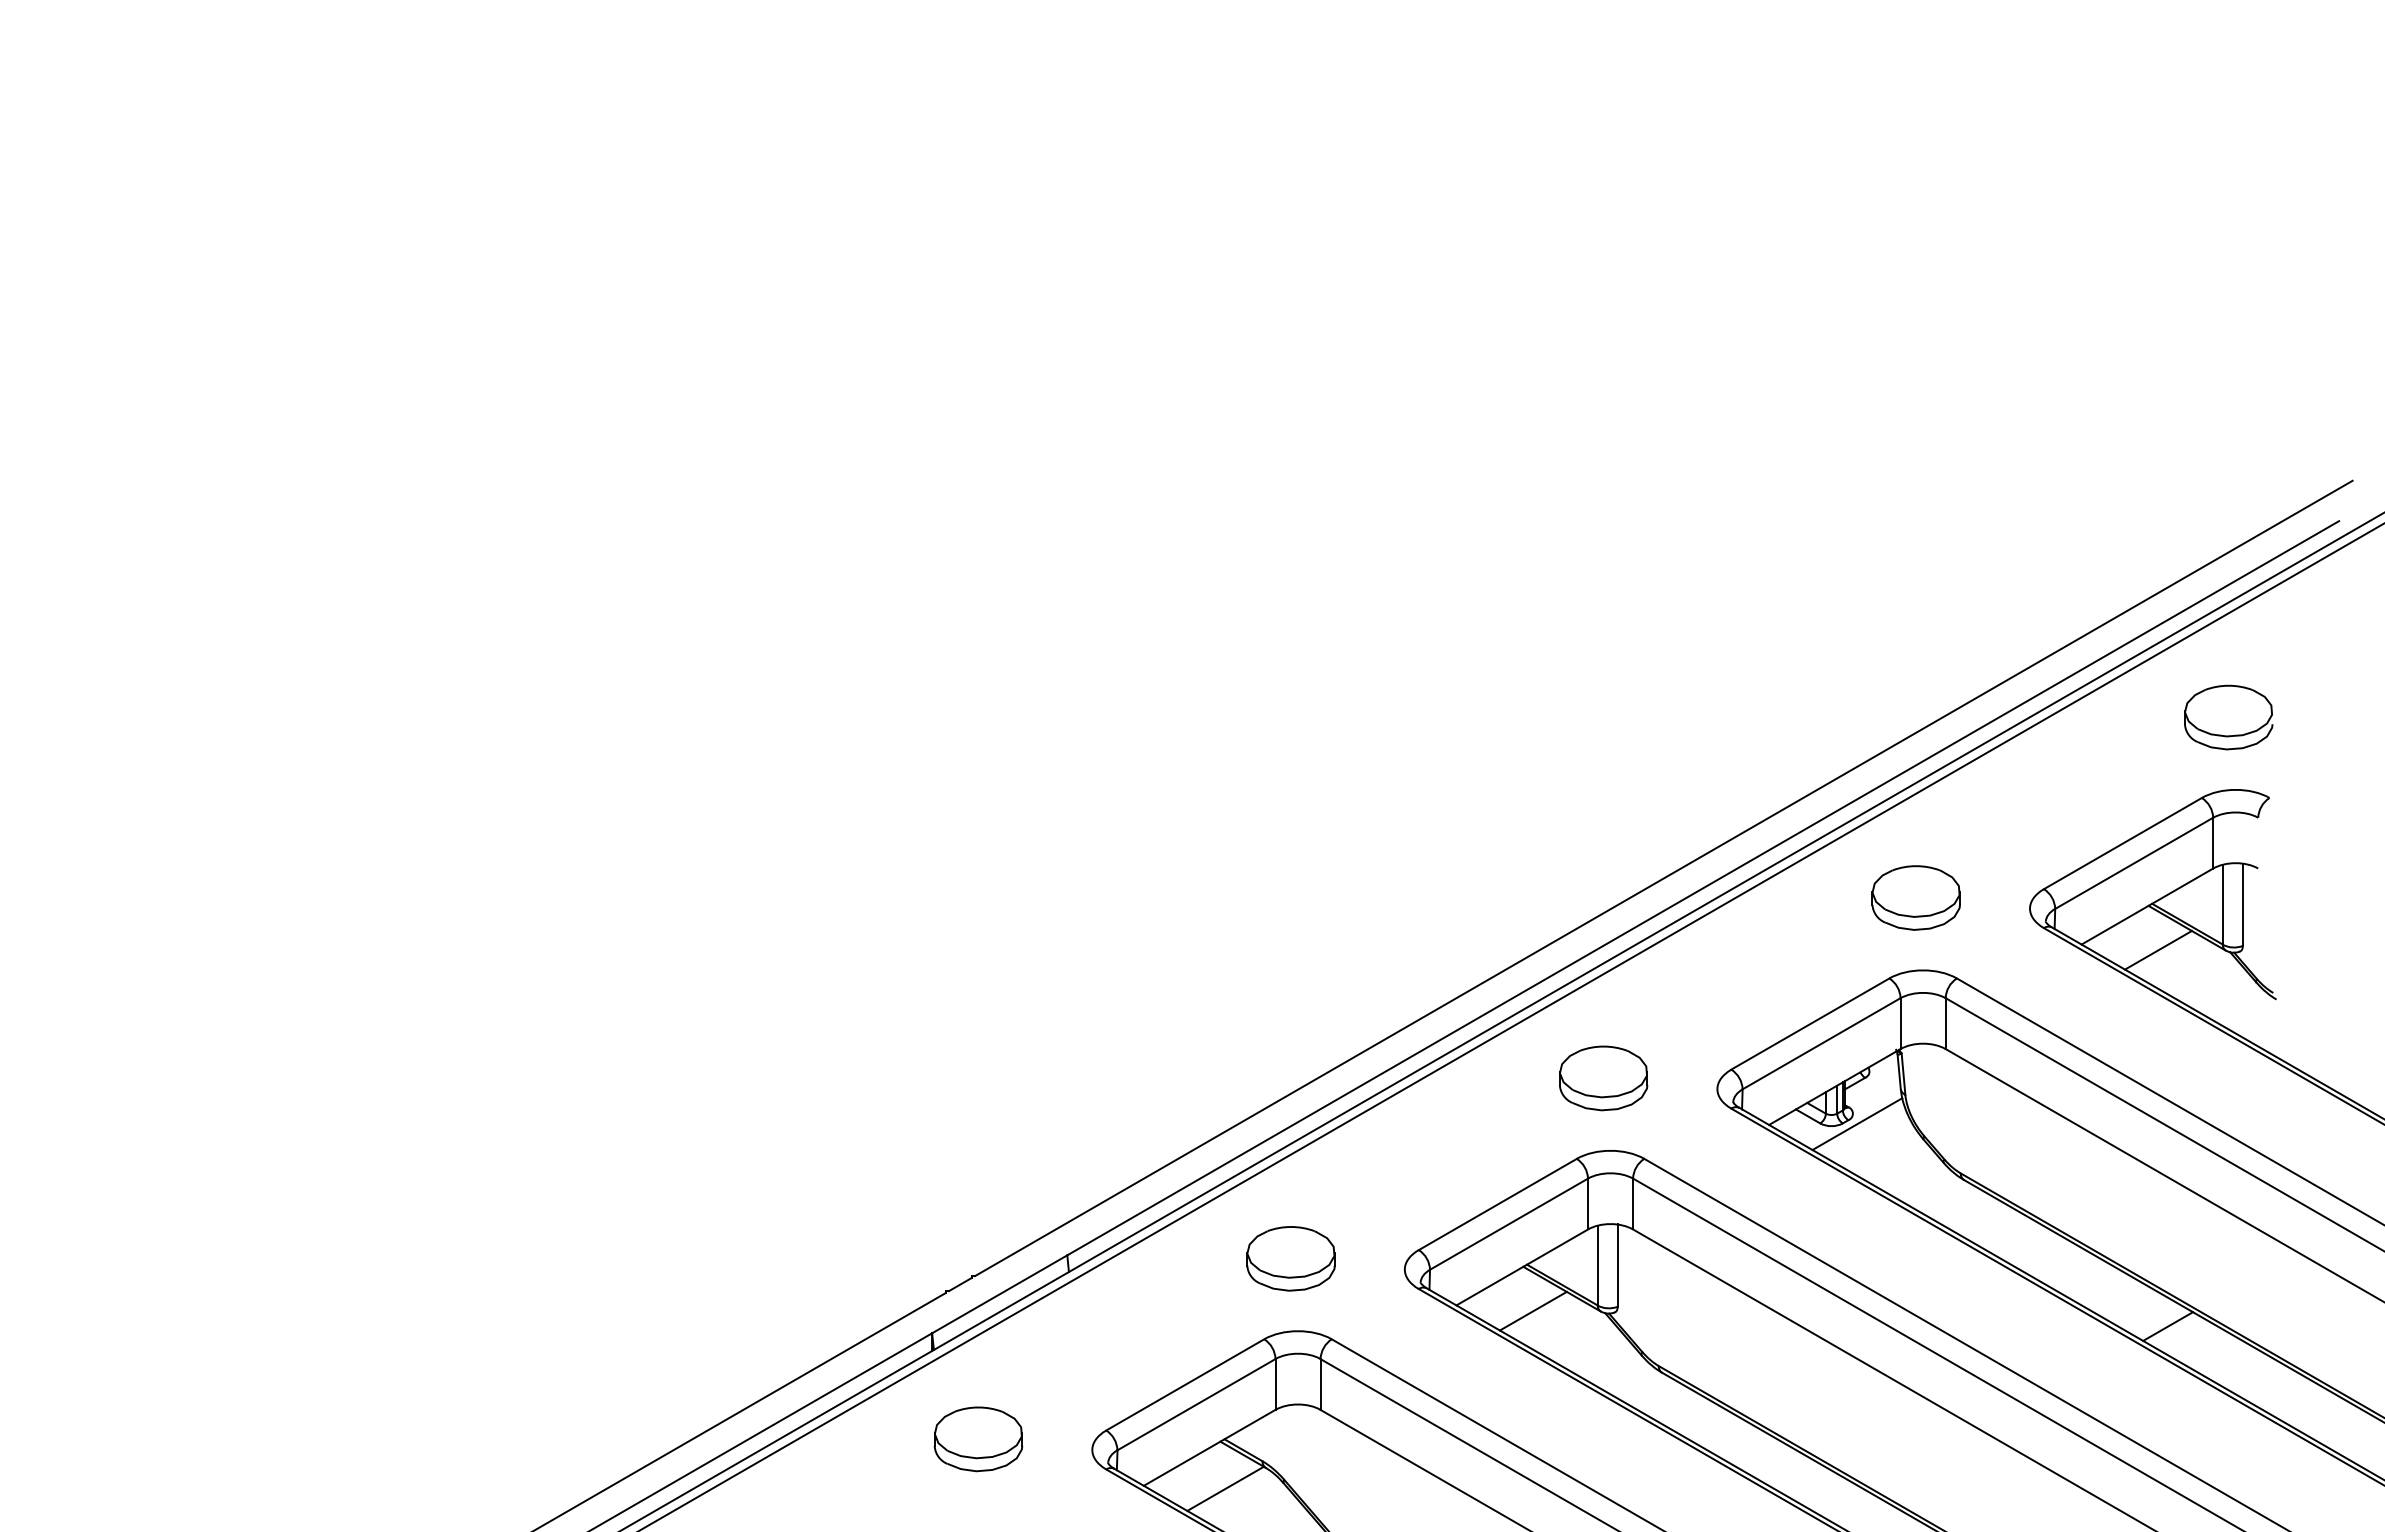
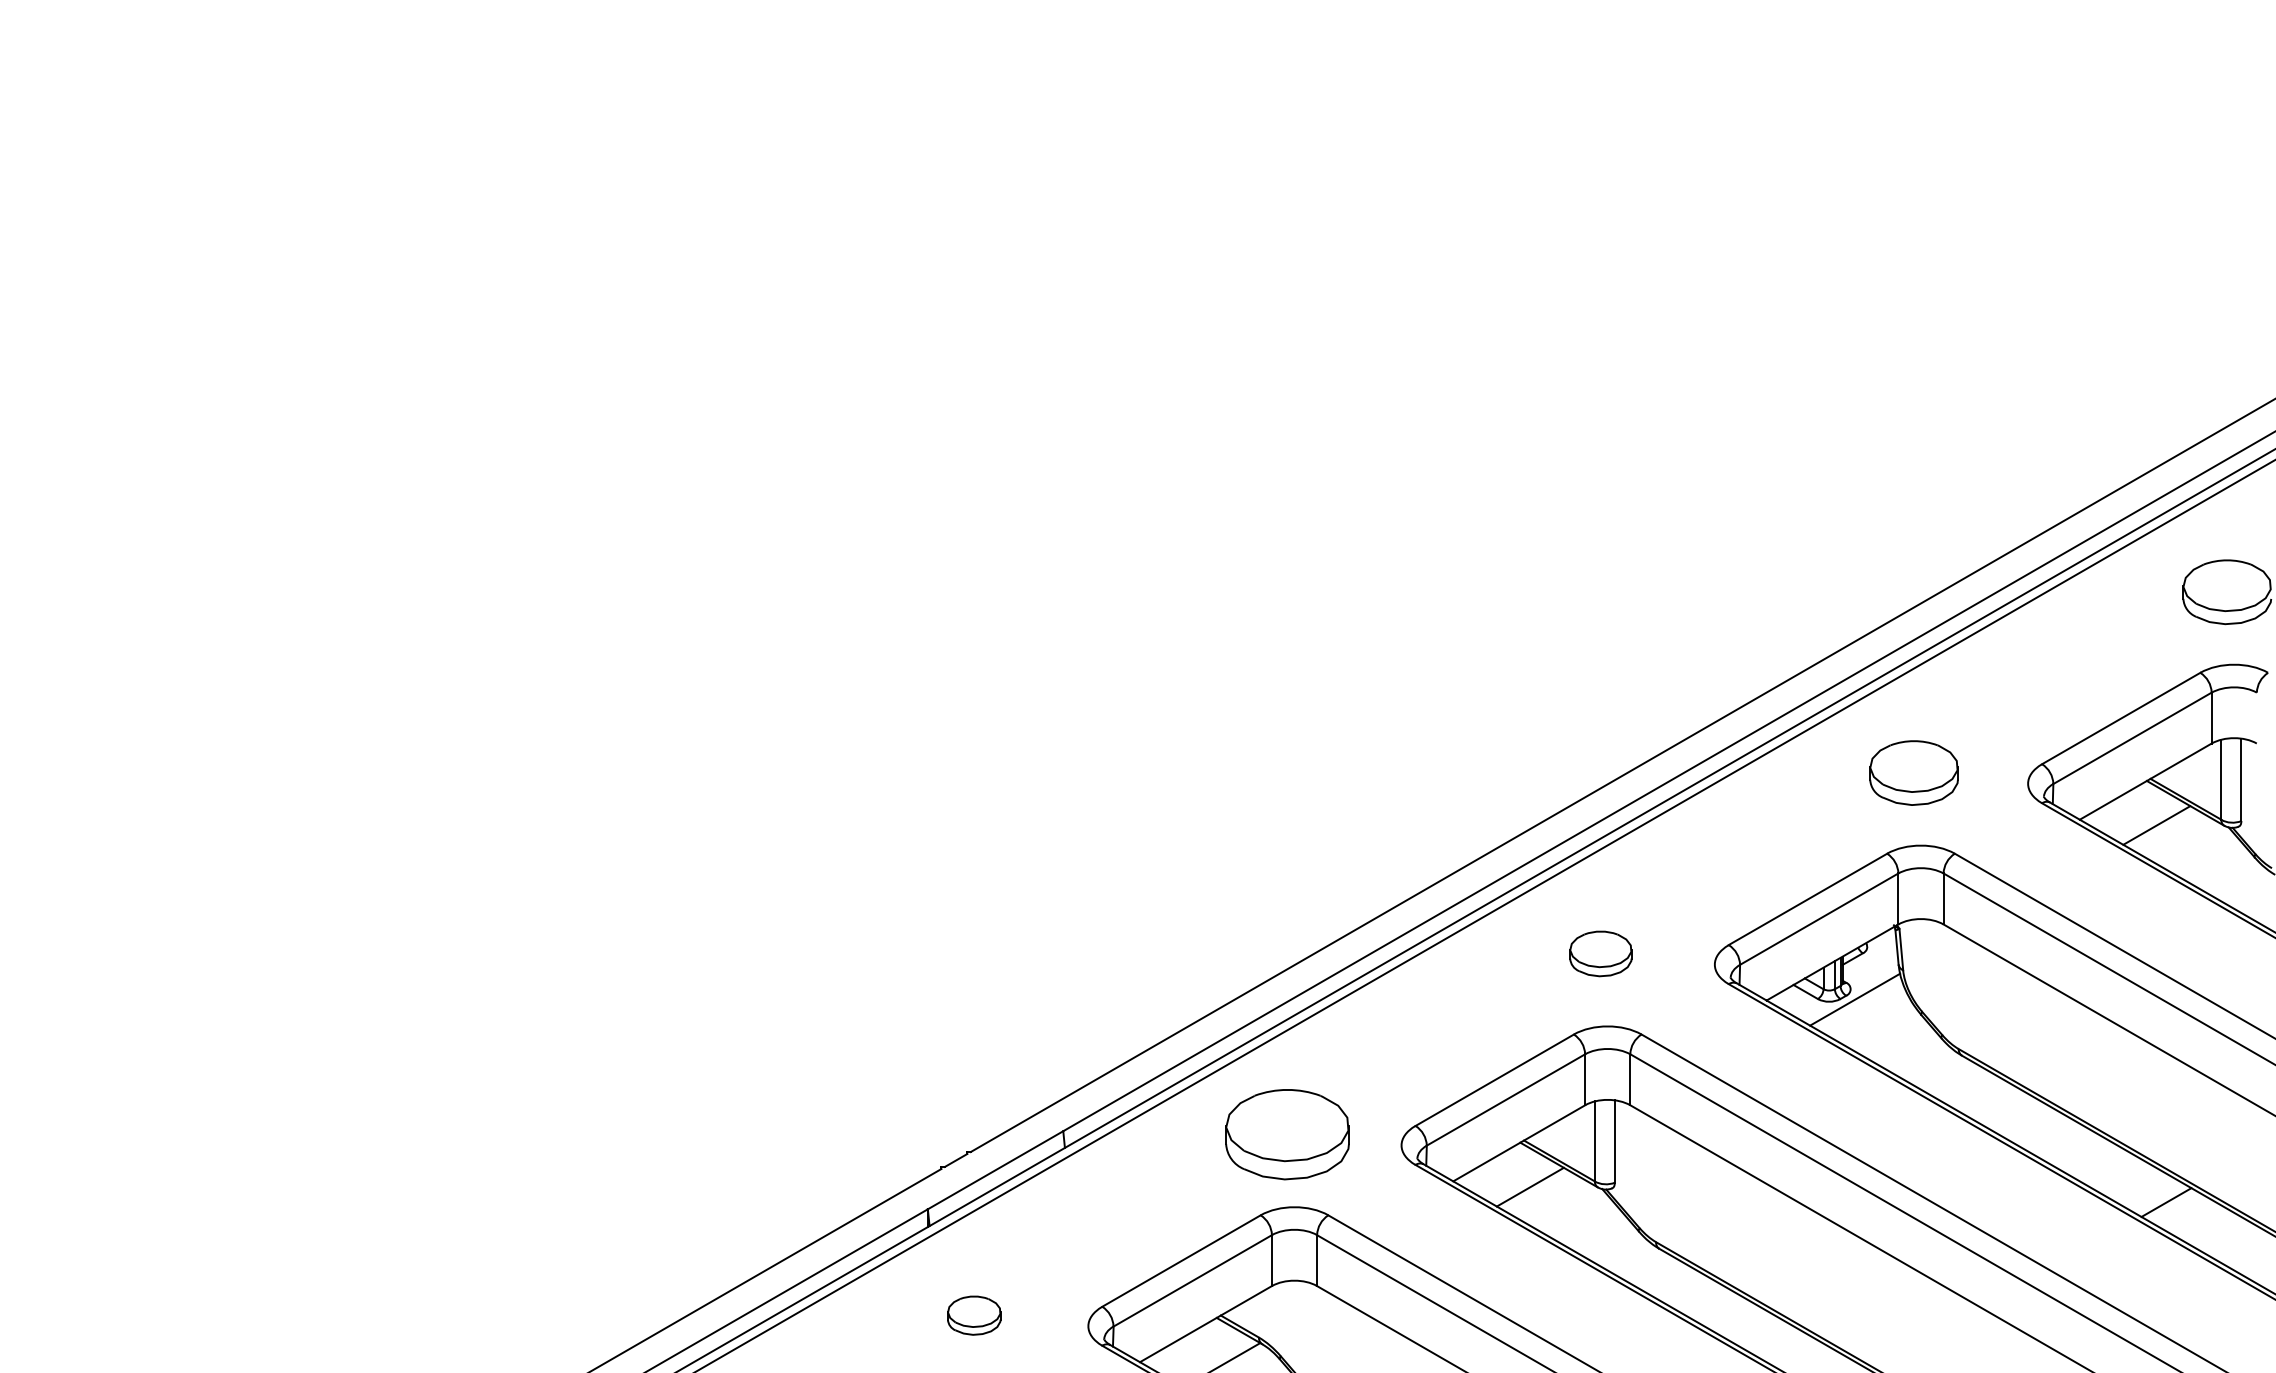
part: (1603, 1078) -> (1600, 953), size x0.7
part: (1290, 1258) -> (1286, 1134), size x1.4
part: (978, 1439) -> (974, 1315), size x0.6

